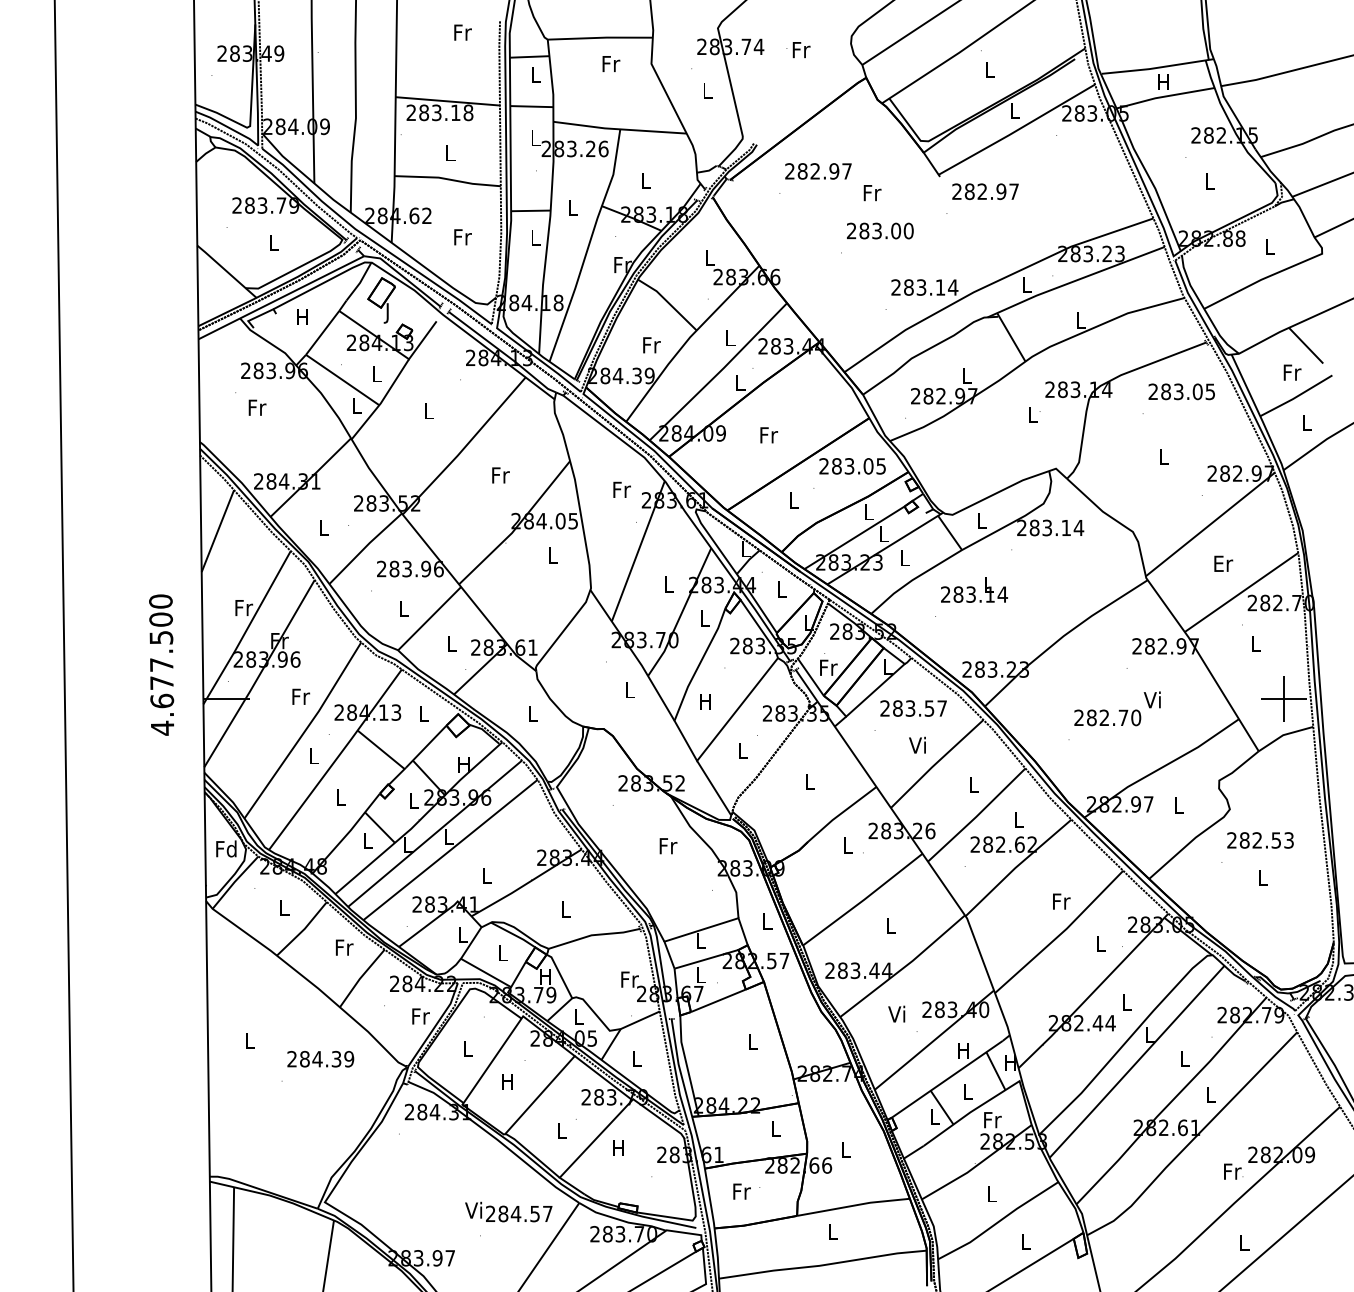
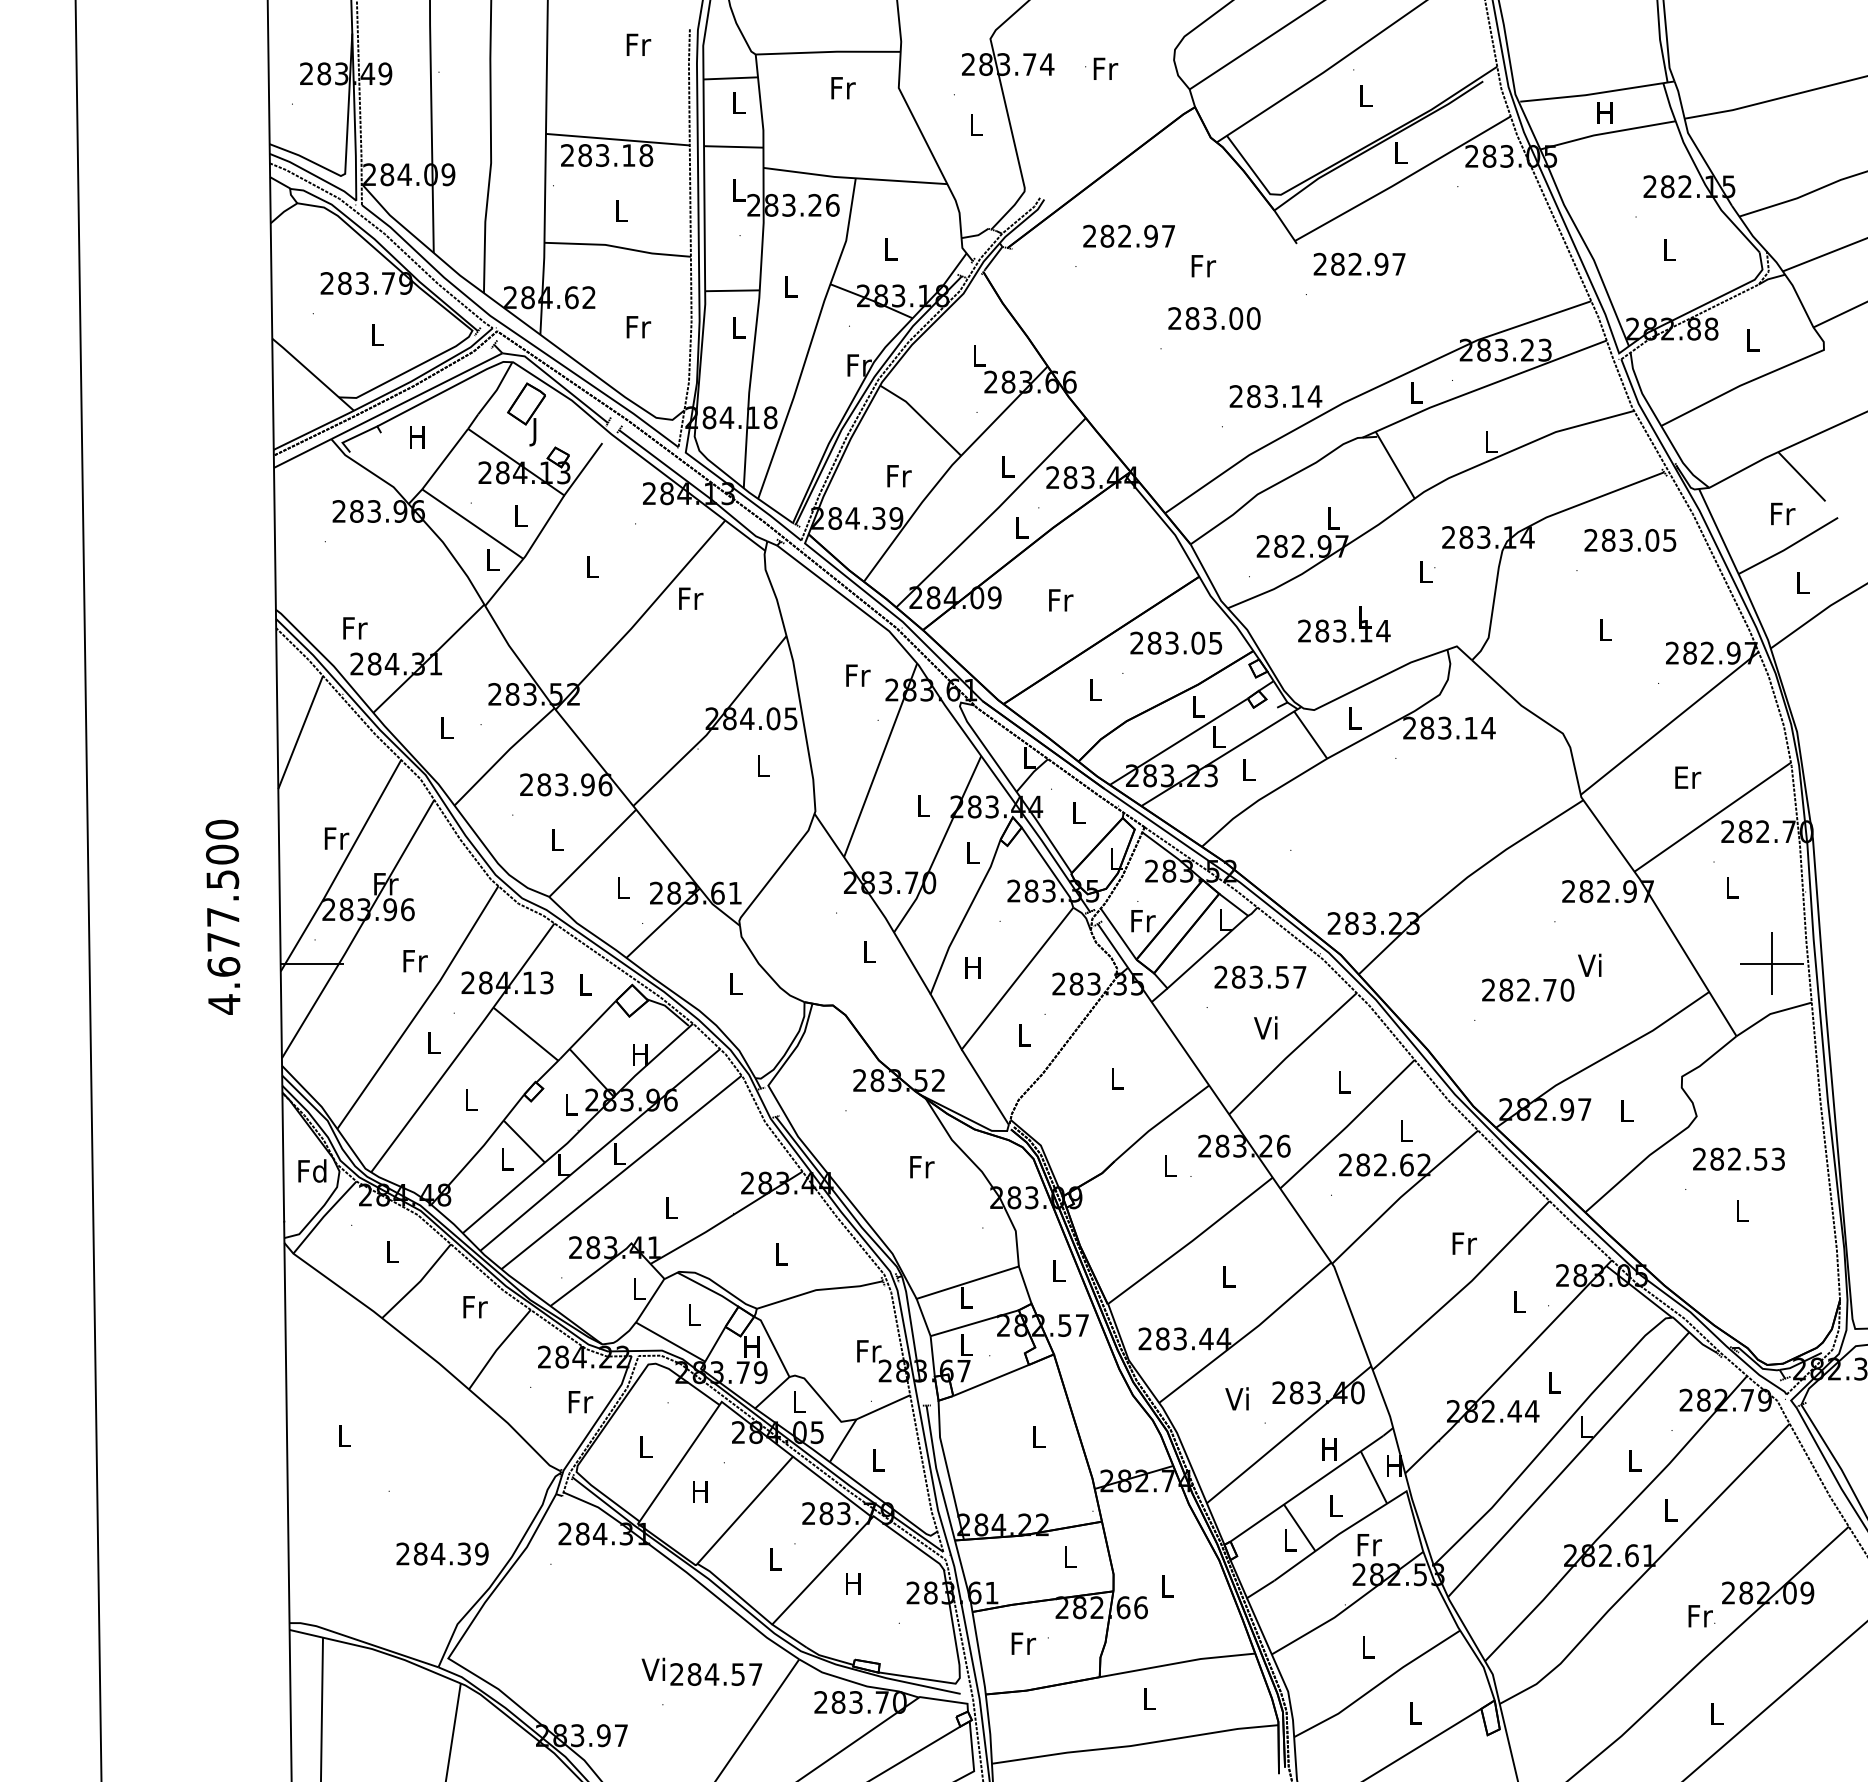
text: (257, 407) -> (355, 628), moved
text: (501, 475) -> (691, 598), moved
text: (974, 589) -> (1344, 624), moved
text: (320, 1058) -> (442, 1553), moved

